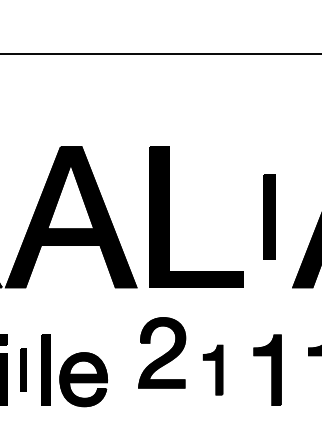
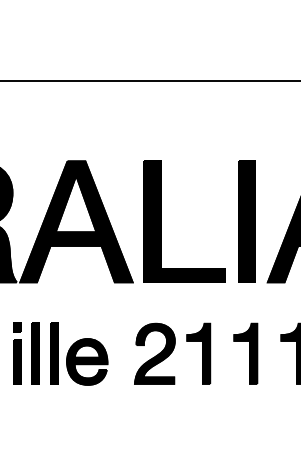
part: (268, 216) -> (246, 221), size x1.67
part: (161, 352) -> (154, 353), moved
part: (23, 369) -> (35, 353), size x1.67
part: (212, 369) -> (198, 353), size x1.43

